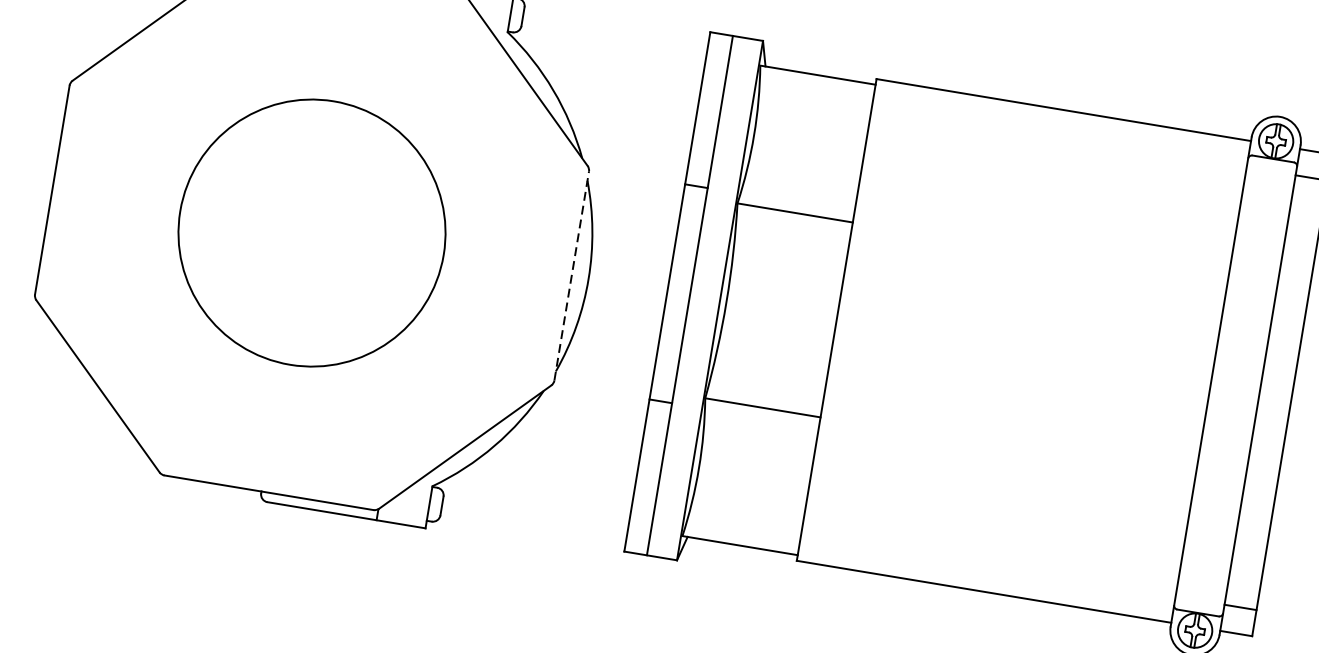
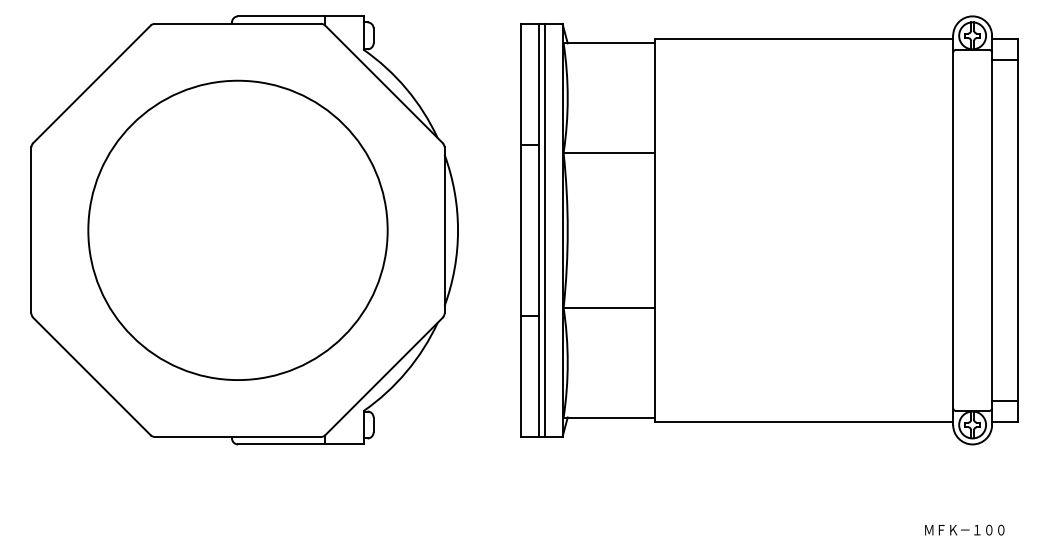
circle: (311, 233) -> (237, 230), size x1.43
line: (571, 274) -> (444, 229), dashed -> solid
line: (697, 295) -> (544, 229), added

